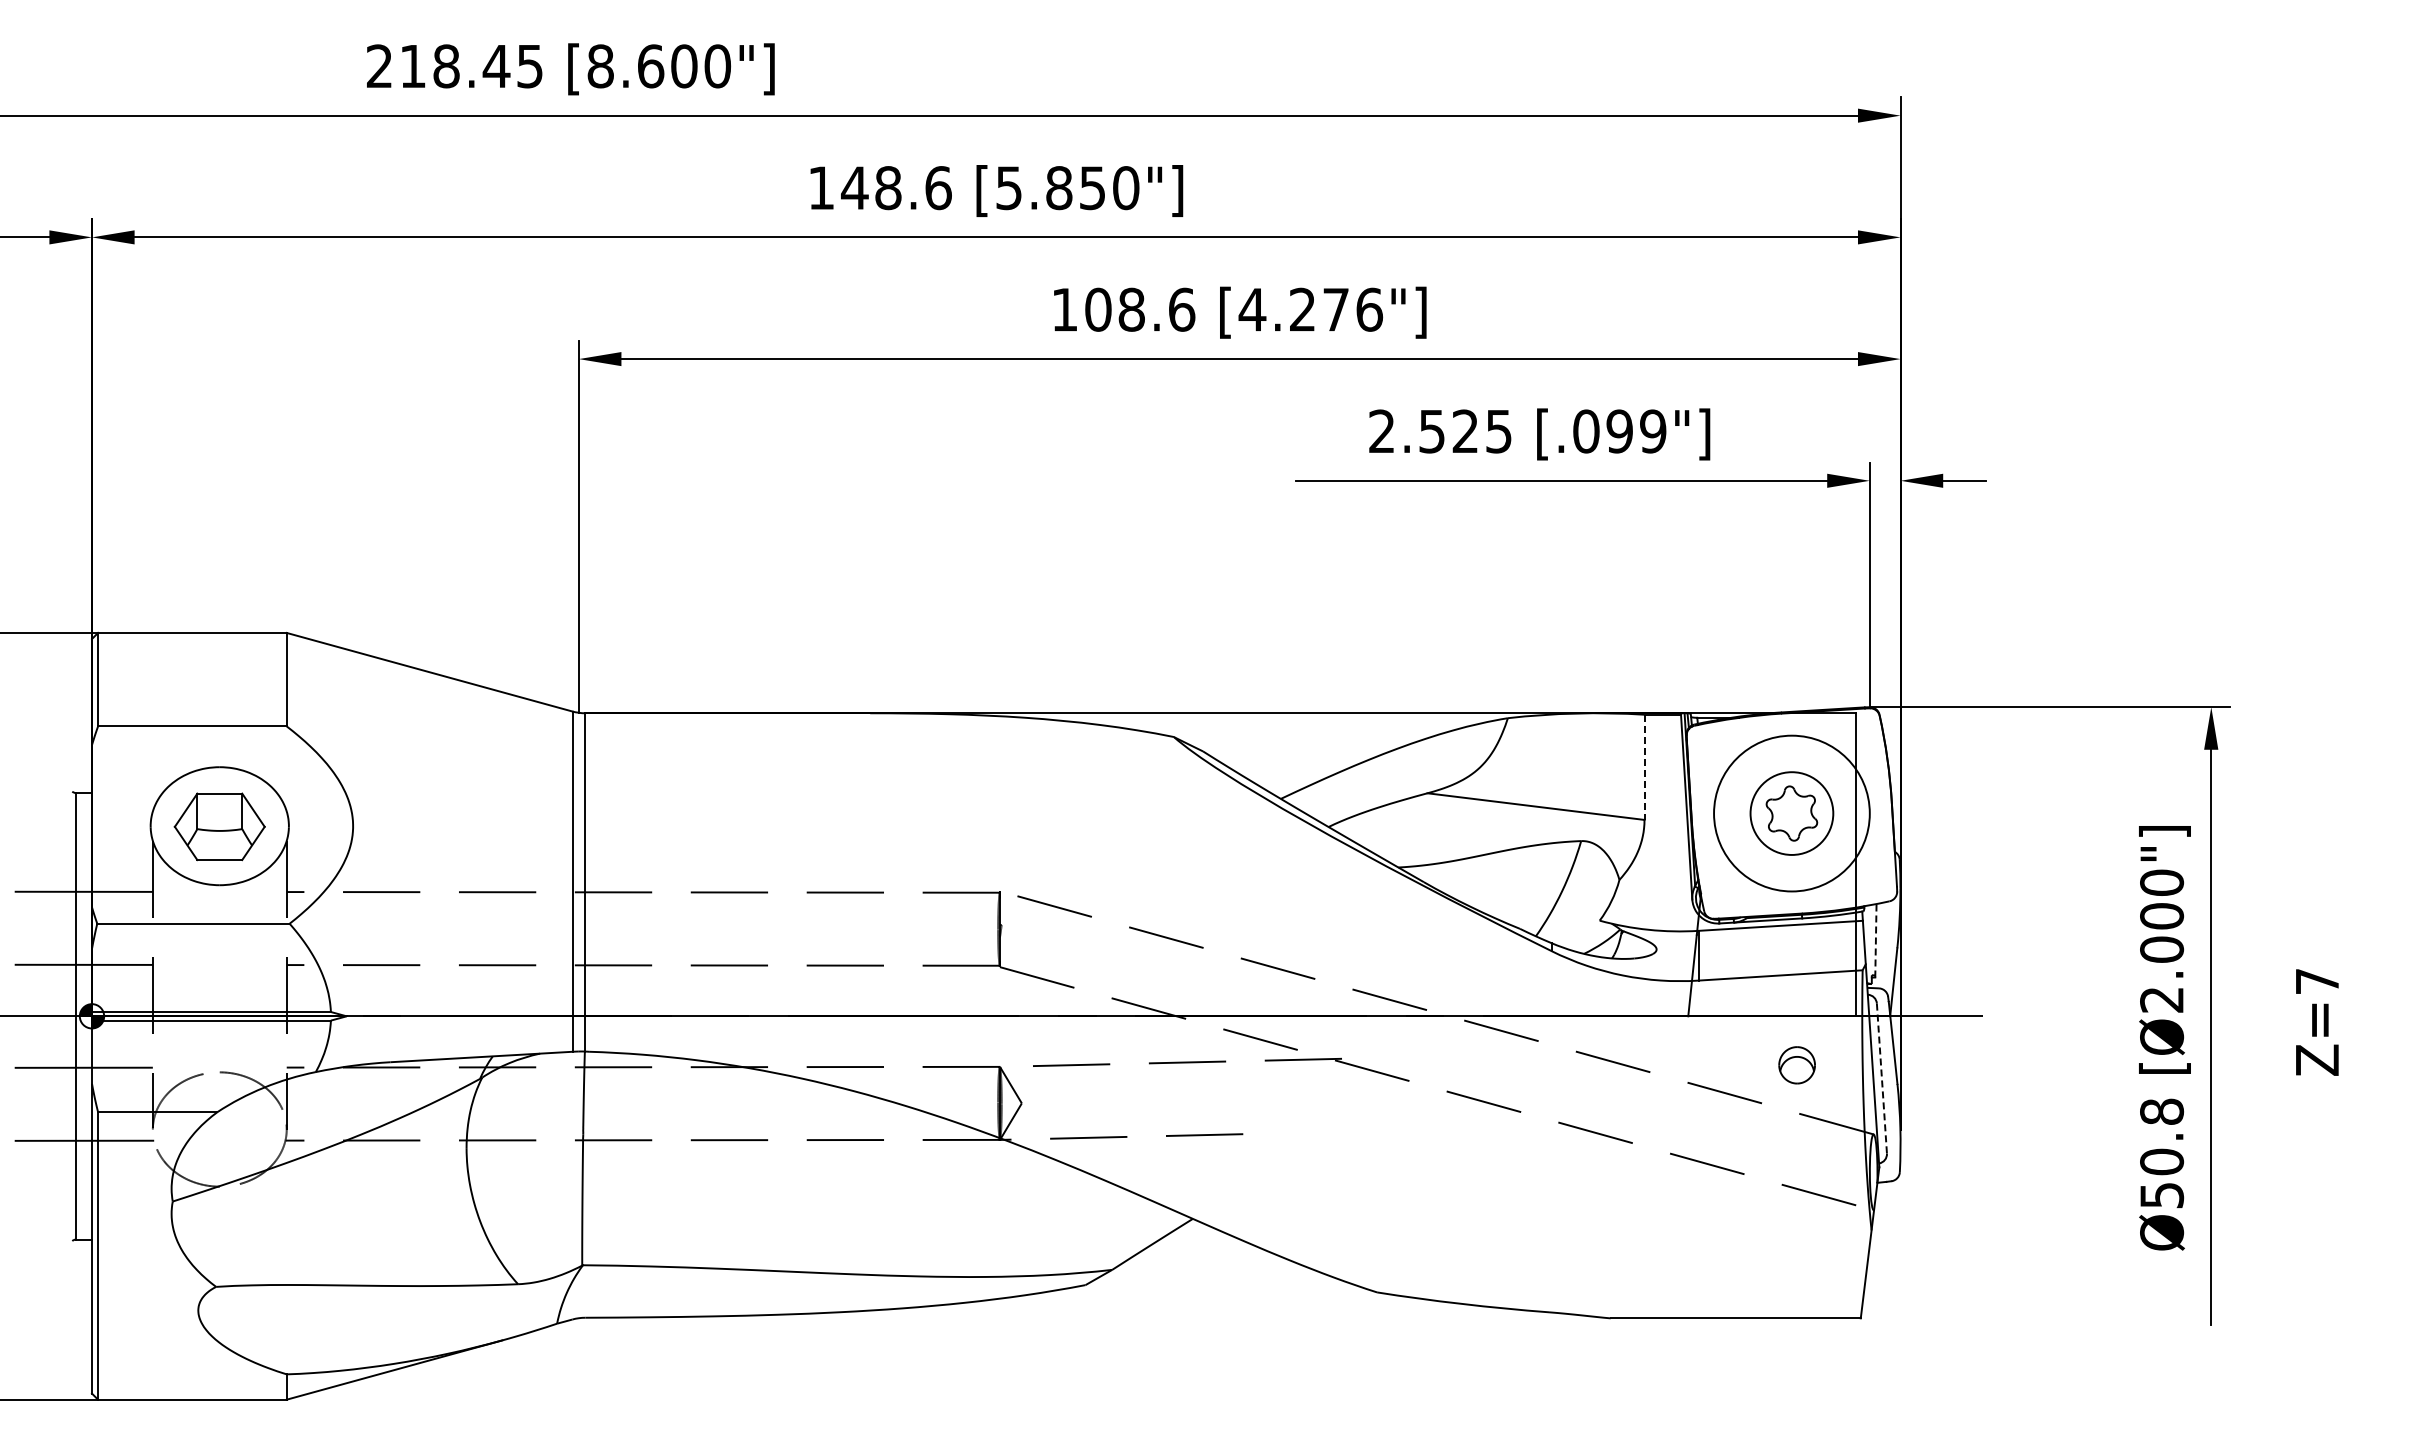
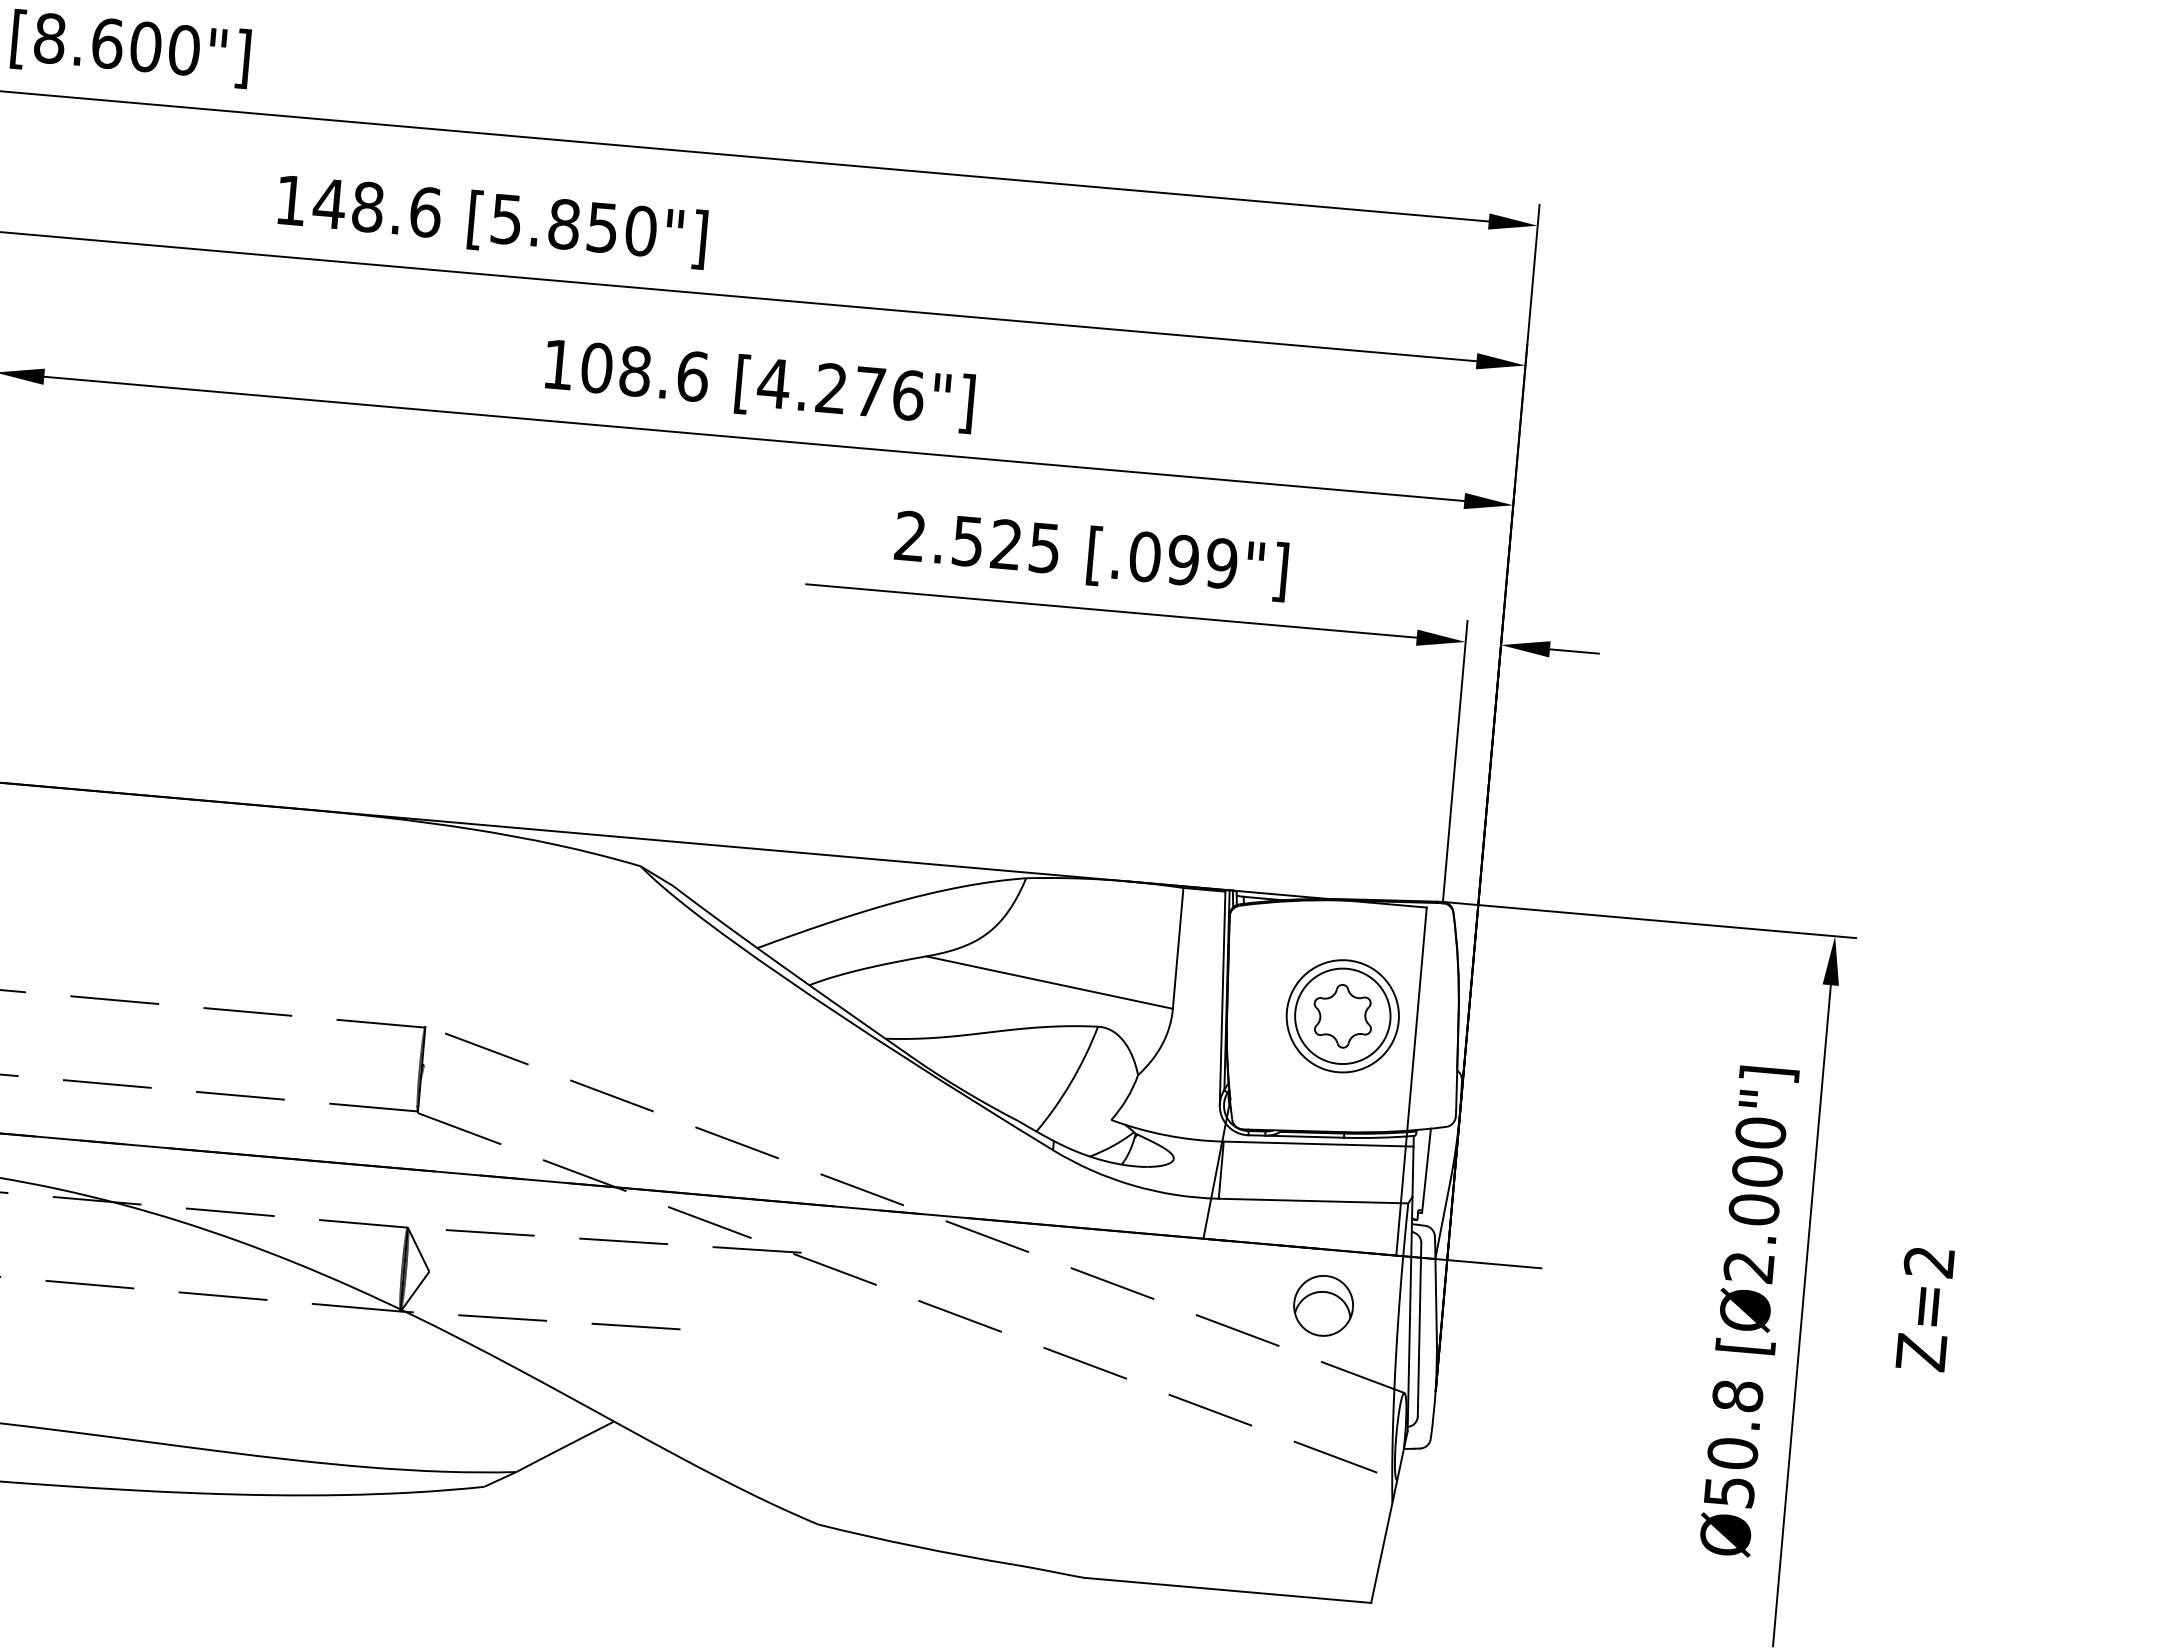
line: (1644, 767) -> (1178, 948), dashed -> solid
circle: (1791, 813) -> (1342, 1016), size x0.62
line: (1875, 940) -> (1426, 1170), dashed -> solid
text: (2316, 981) -> (1928, 1261), Z=7 -> Z=2
part: (1796, 1065) -> (1322, 1306), size x1.43
line: (1881, 1079) -> (1418, 1330), dashed -> solid

